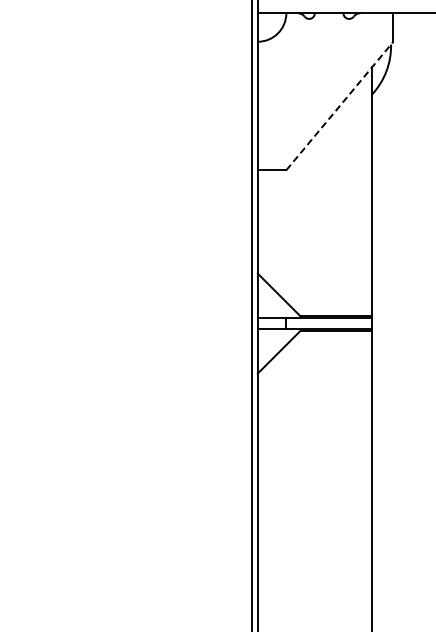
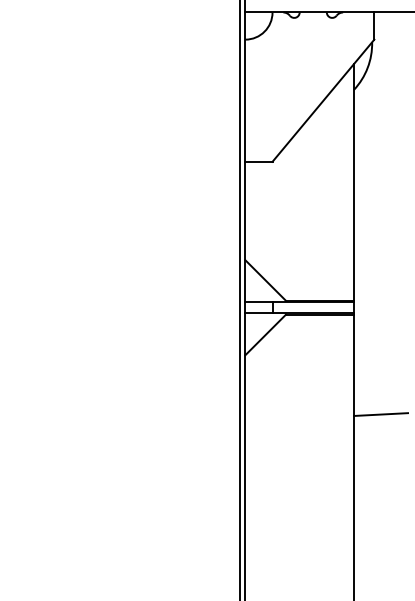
line: (339, 106) -> (323, 101), dashed -> solid
line: (399, 435) -> (380, 414), added

